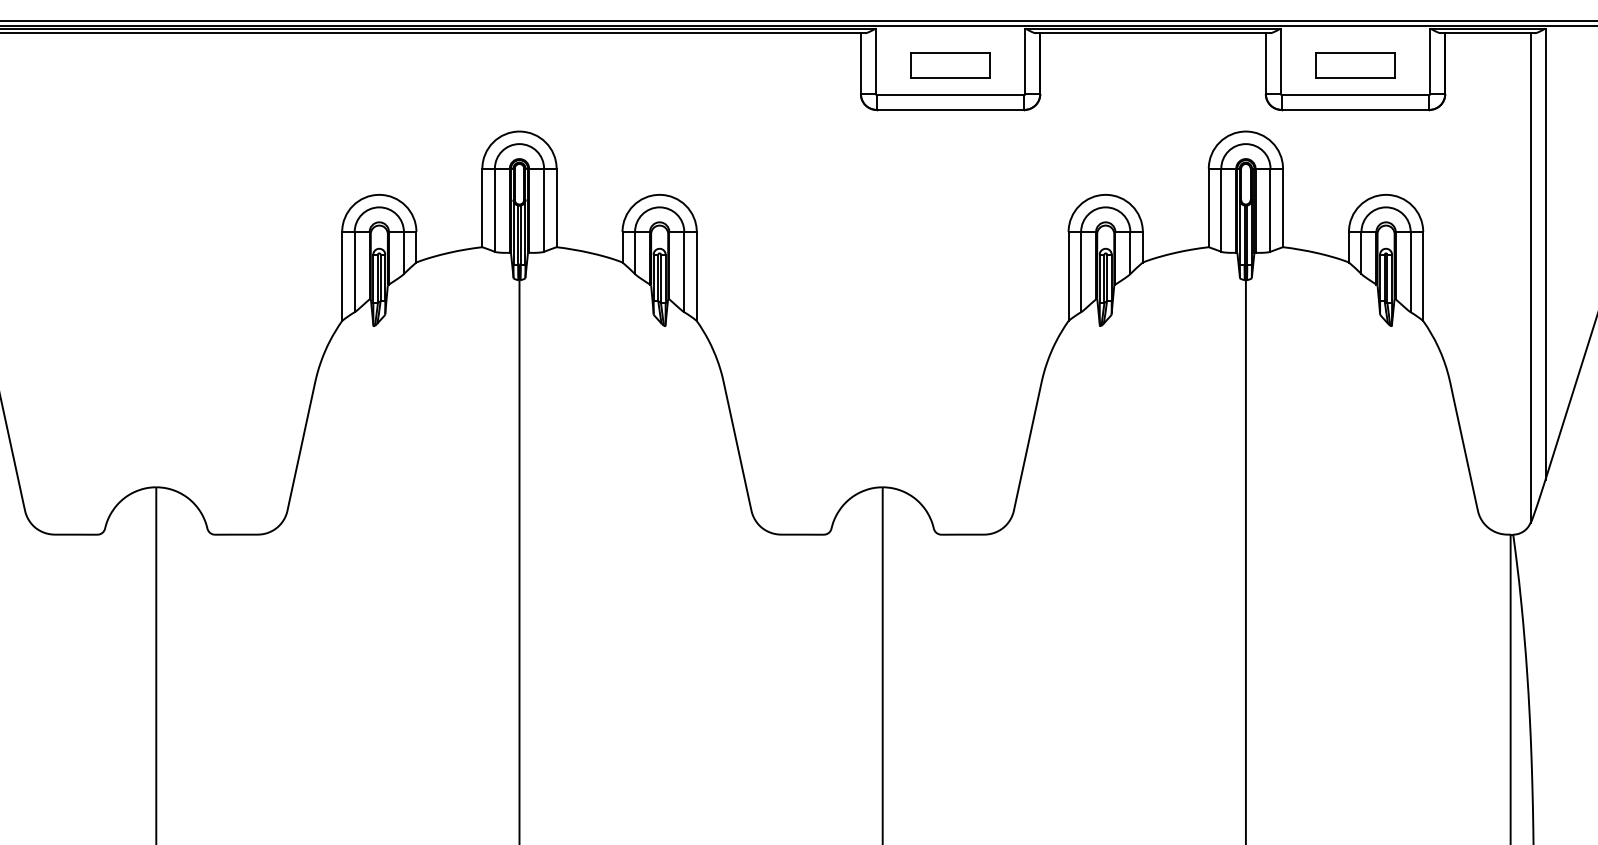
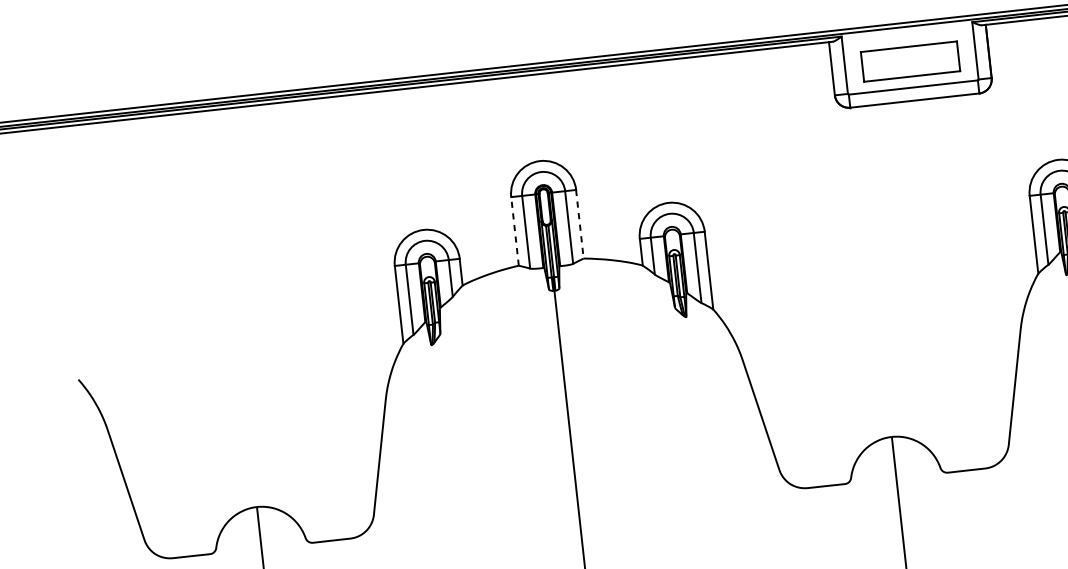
part: (950, 65) -> (910, 61), size x1.4
line: (482, 207) -> (515, 231), solid -> dashed
line: (556, 208) -> (579, 224), solid -> dashed

